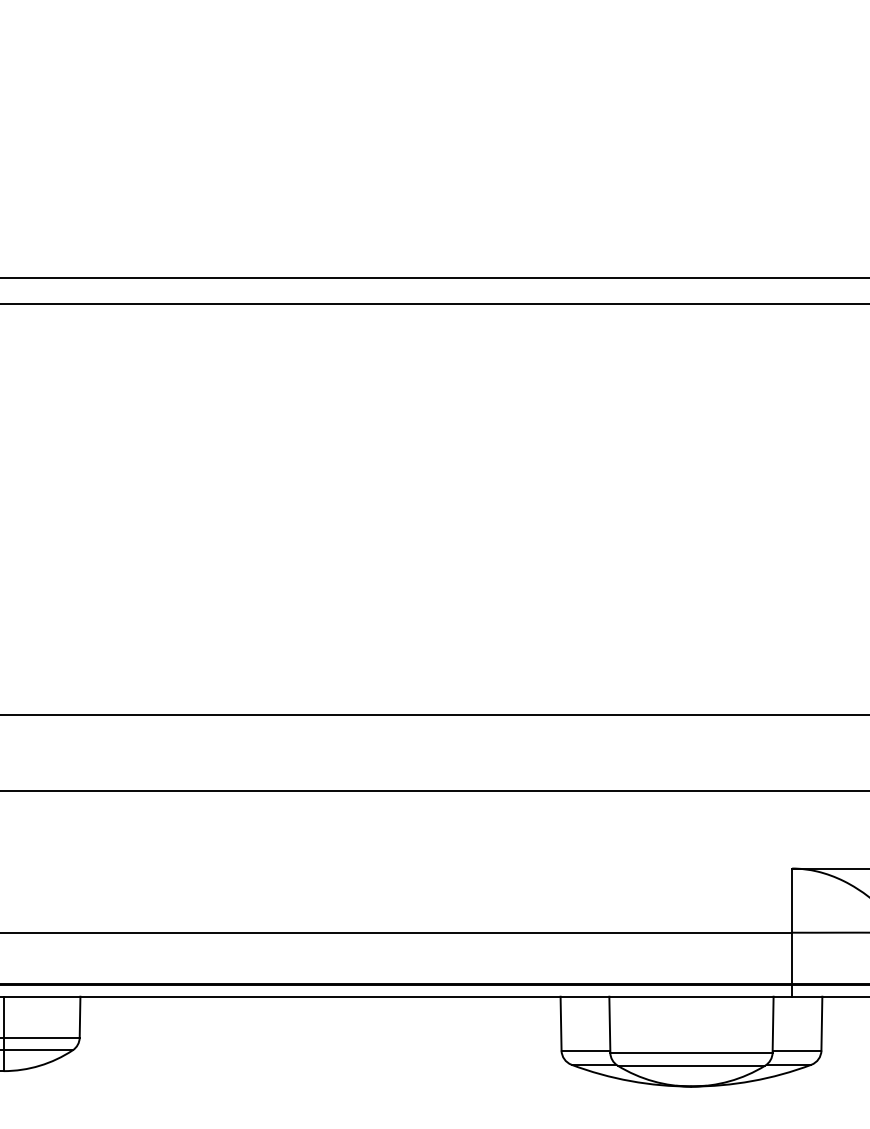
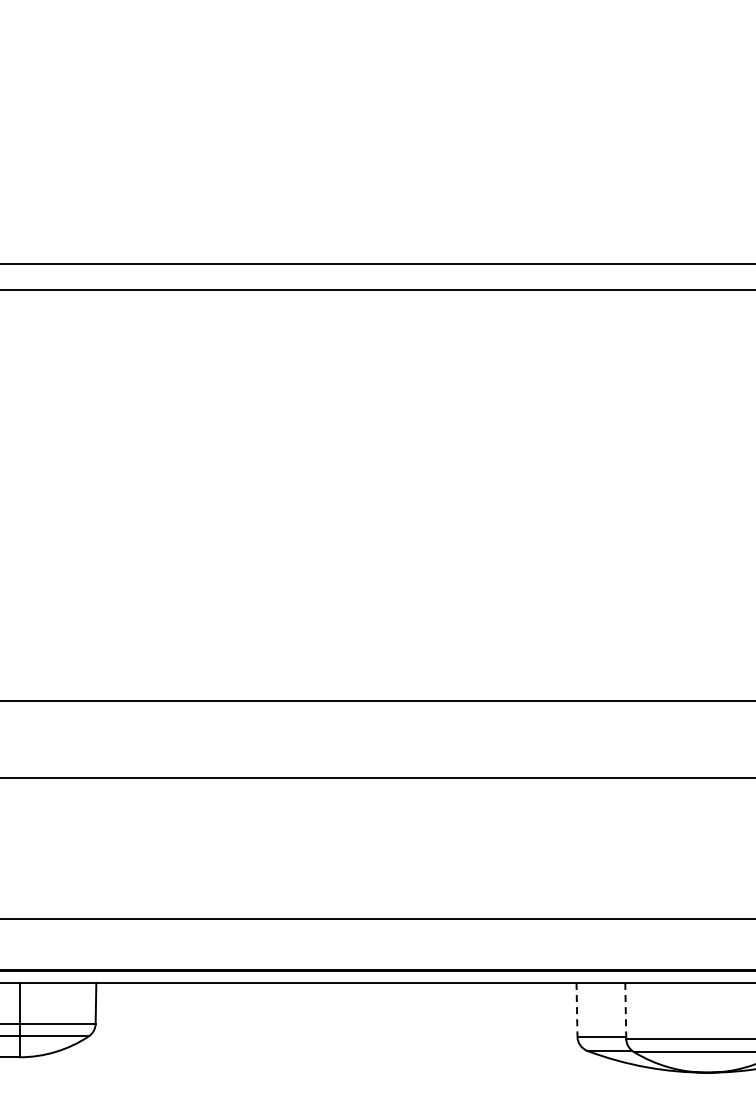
line: (561, 1023) -> (577, 1009), solid -> dashed
line: (609, 1025) -> (625, 1011), solid -> dashed

